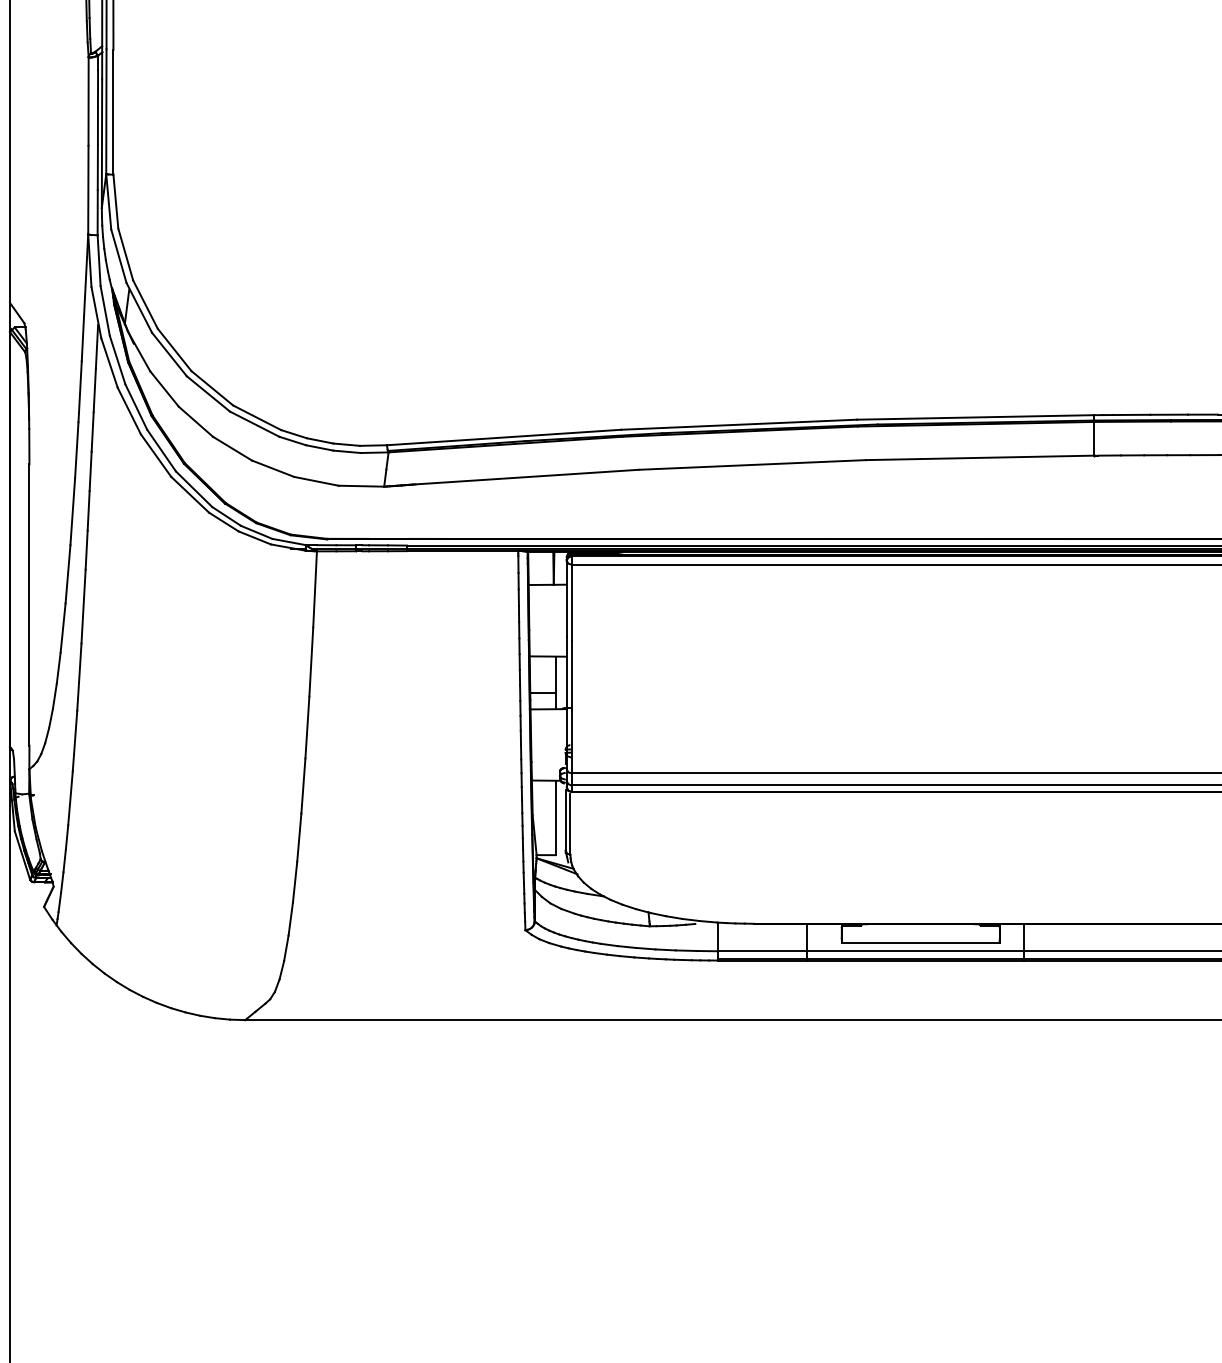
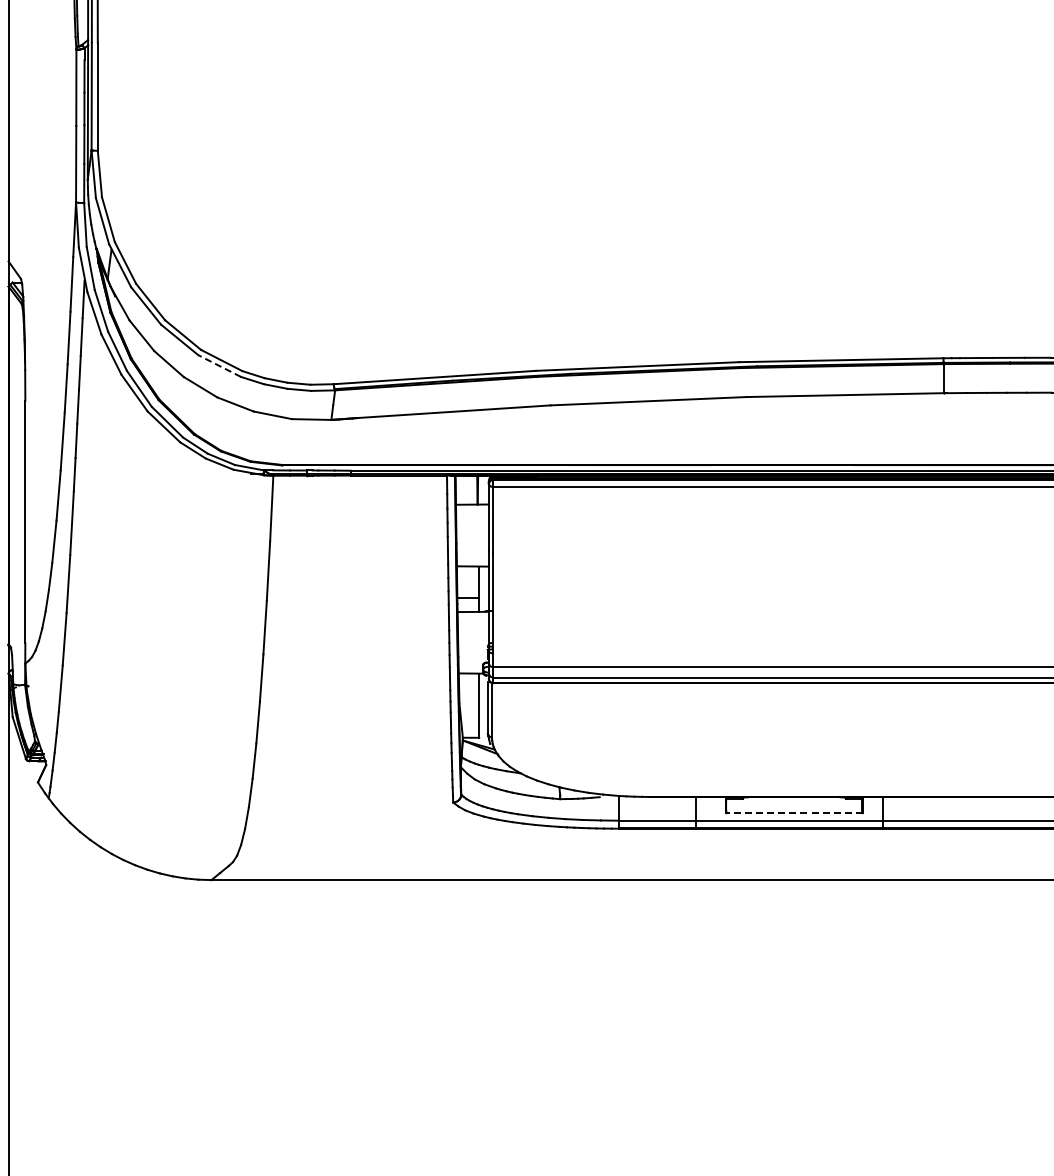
line: (254, 424) -> (219, 366), solid -> dashed
line: (919, 942) -> (793, 813), solid -> dashed

